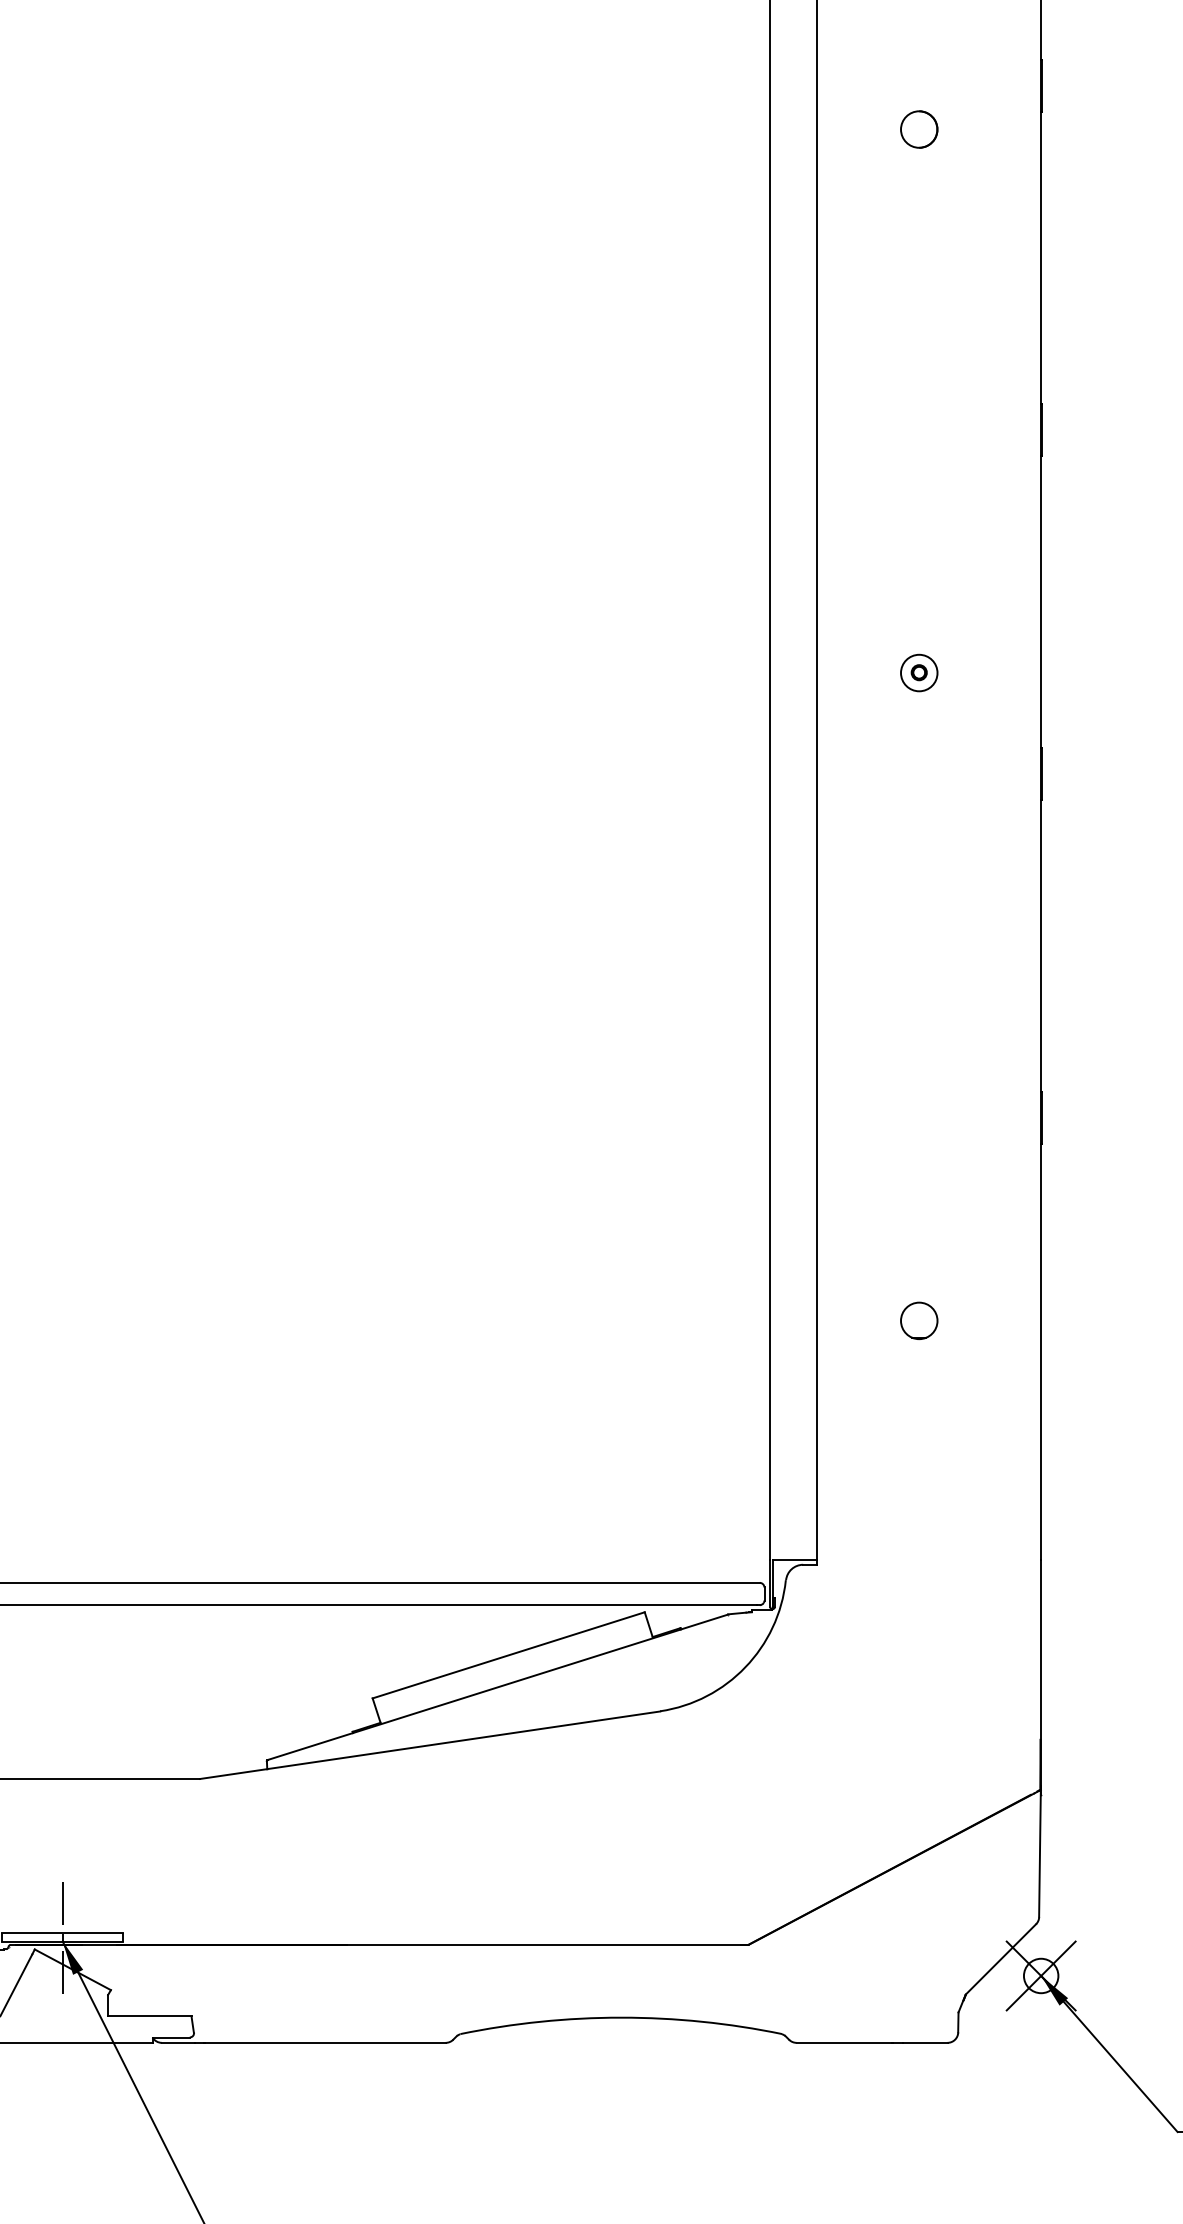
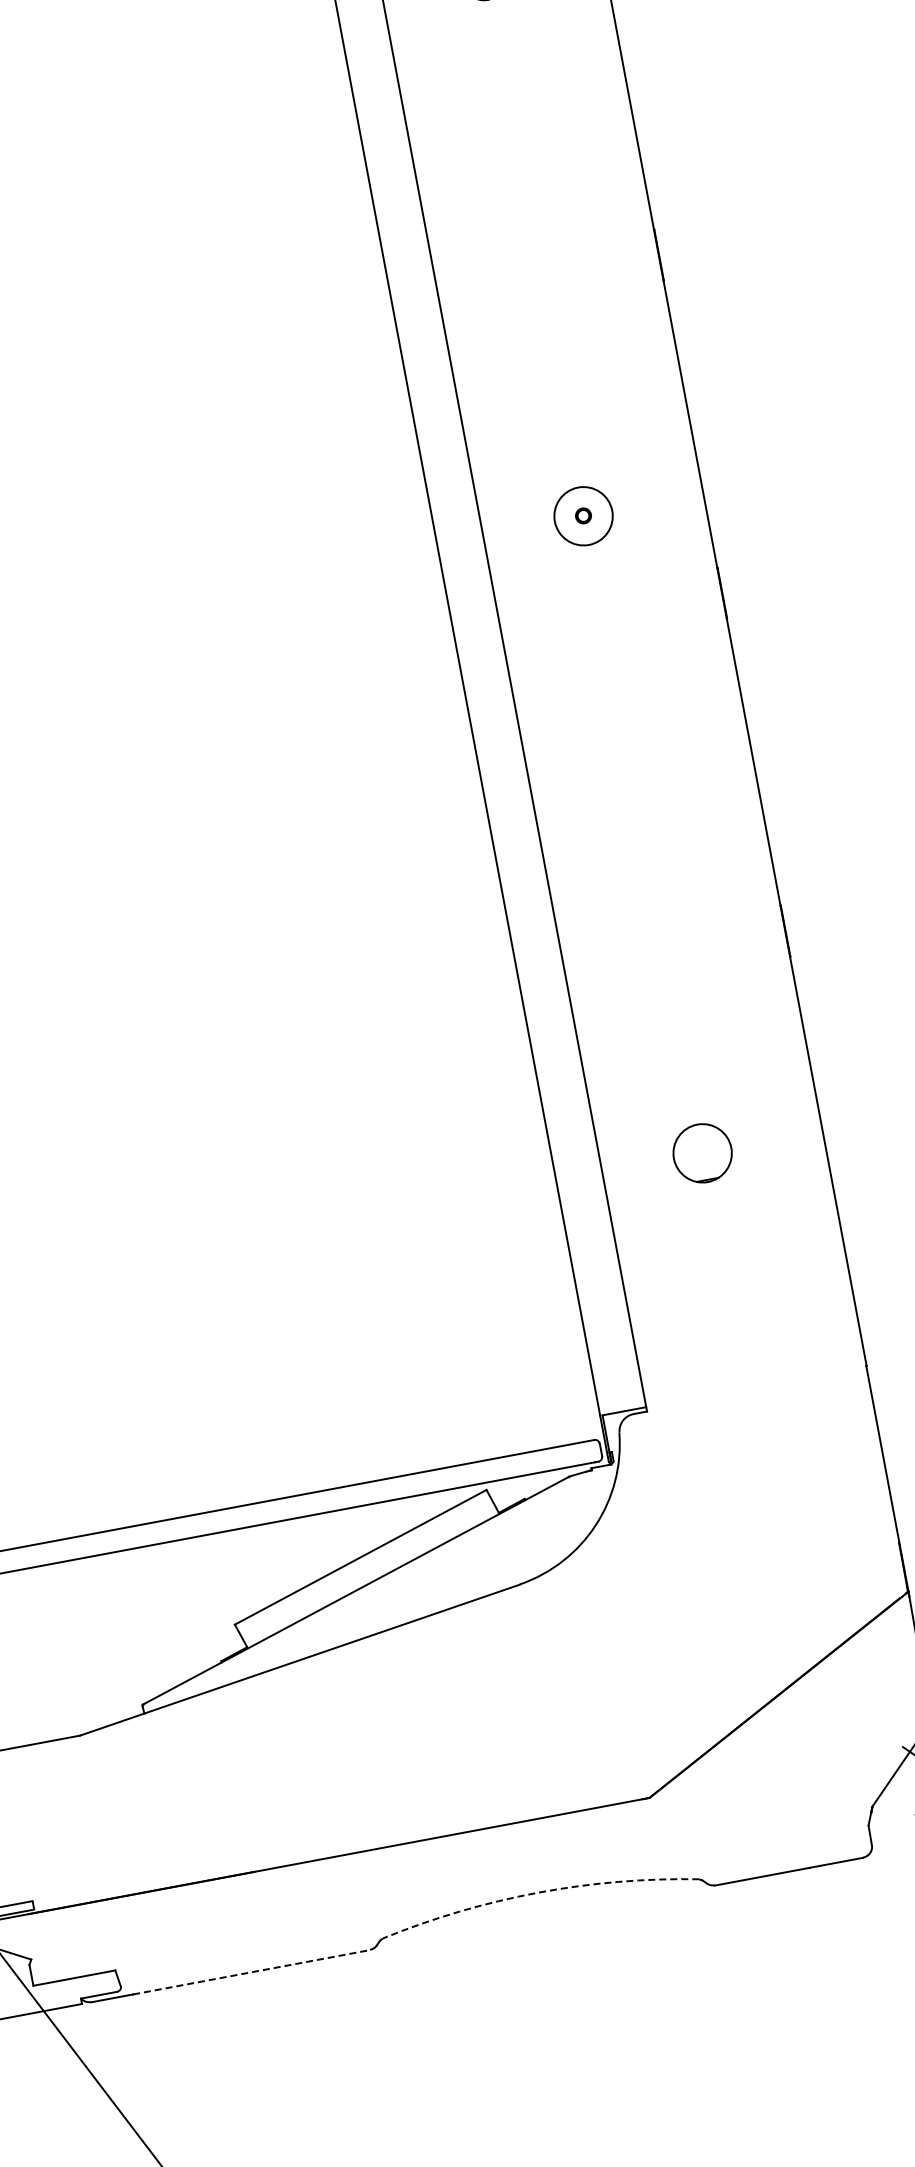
circle: (919, 672) -> (583, 515), size x1.6
circle: (919, 1320) -> (702, 1152), size x1.6
arc: (621, 2017) -> (538, 1892), solid -> dashed
line: (325, 2043) -> (252, 1972), solid -> dashed

